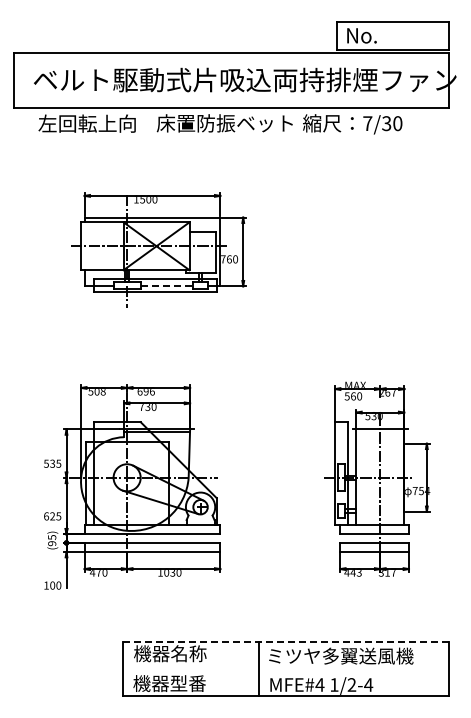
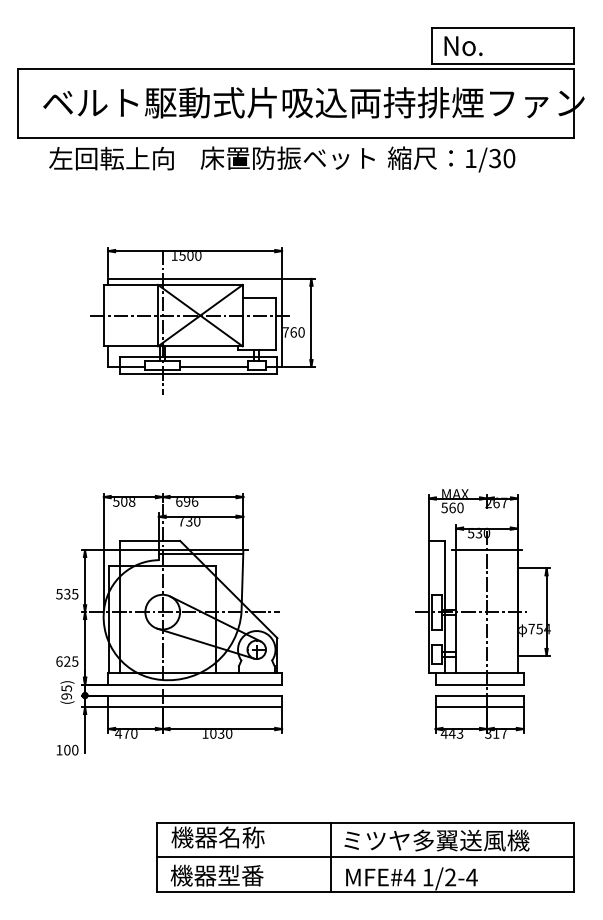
text: (367, 123) -> (470, 158), 7/30 -> 1/30
line: (167, 286) -> (214, 367), dashed -> solid
line: (285, 642) -> (365, 823), dashed -> solid
line: (285, 669) -> (365, 857), added

